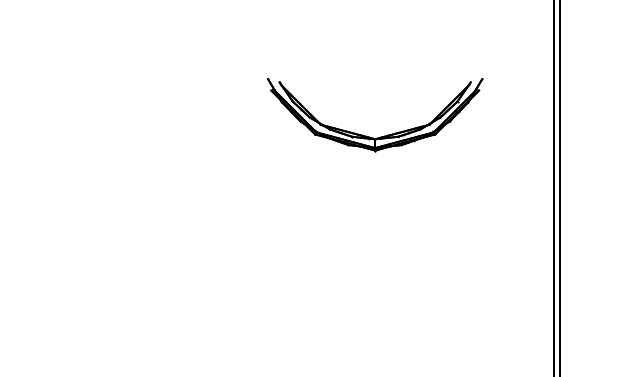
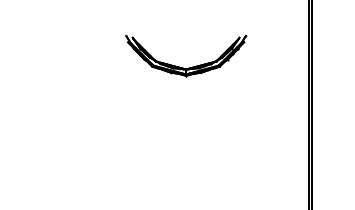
part: (379, 135) -> (188, 67), moved

